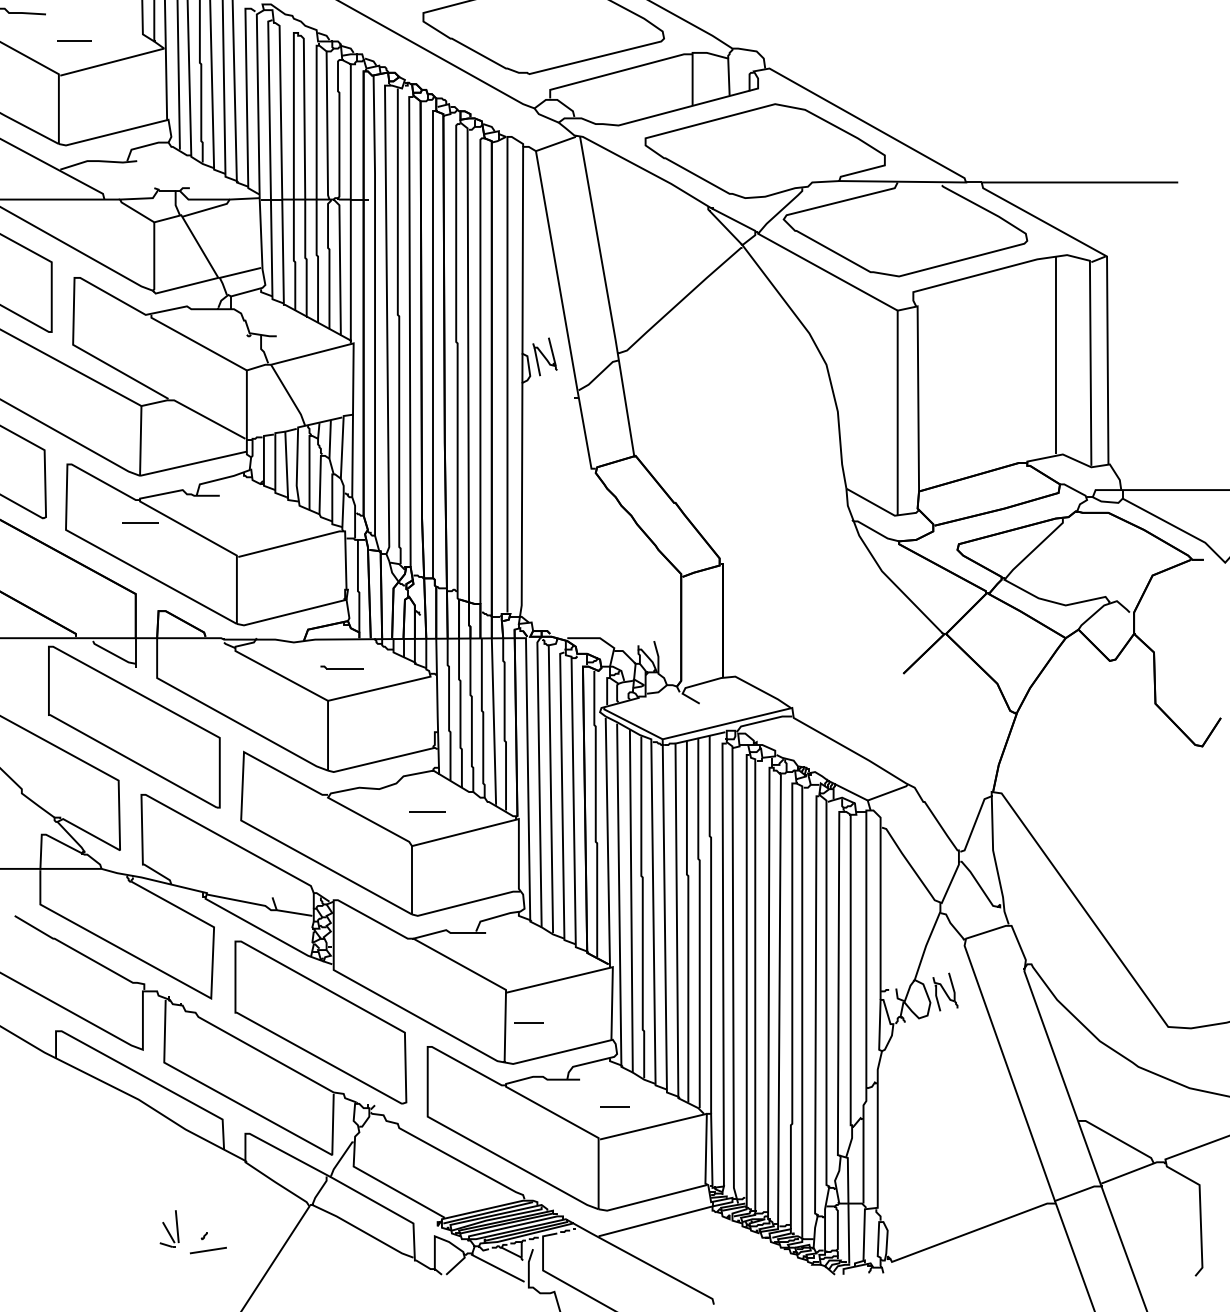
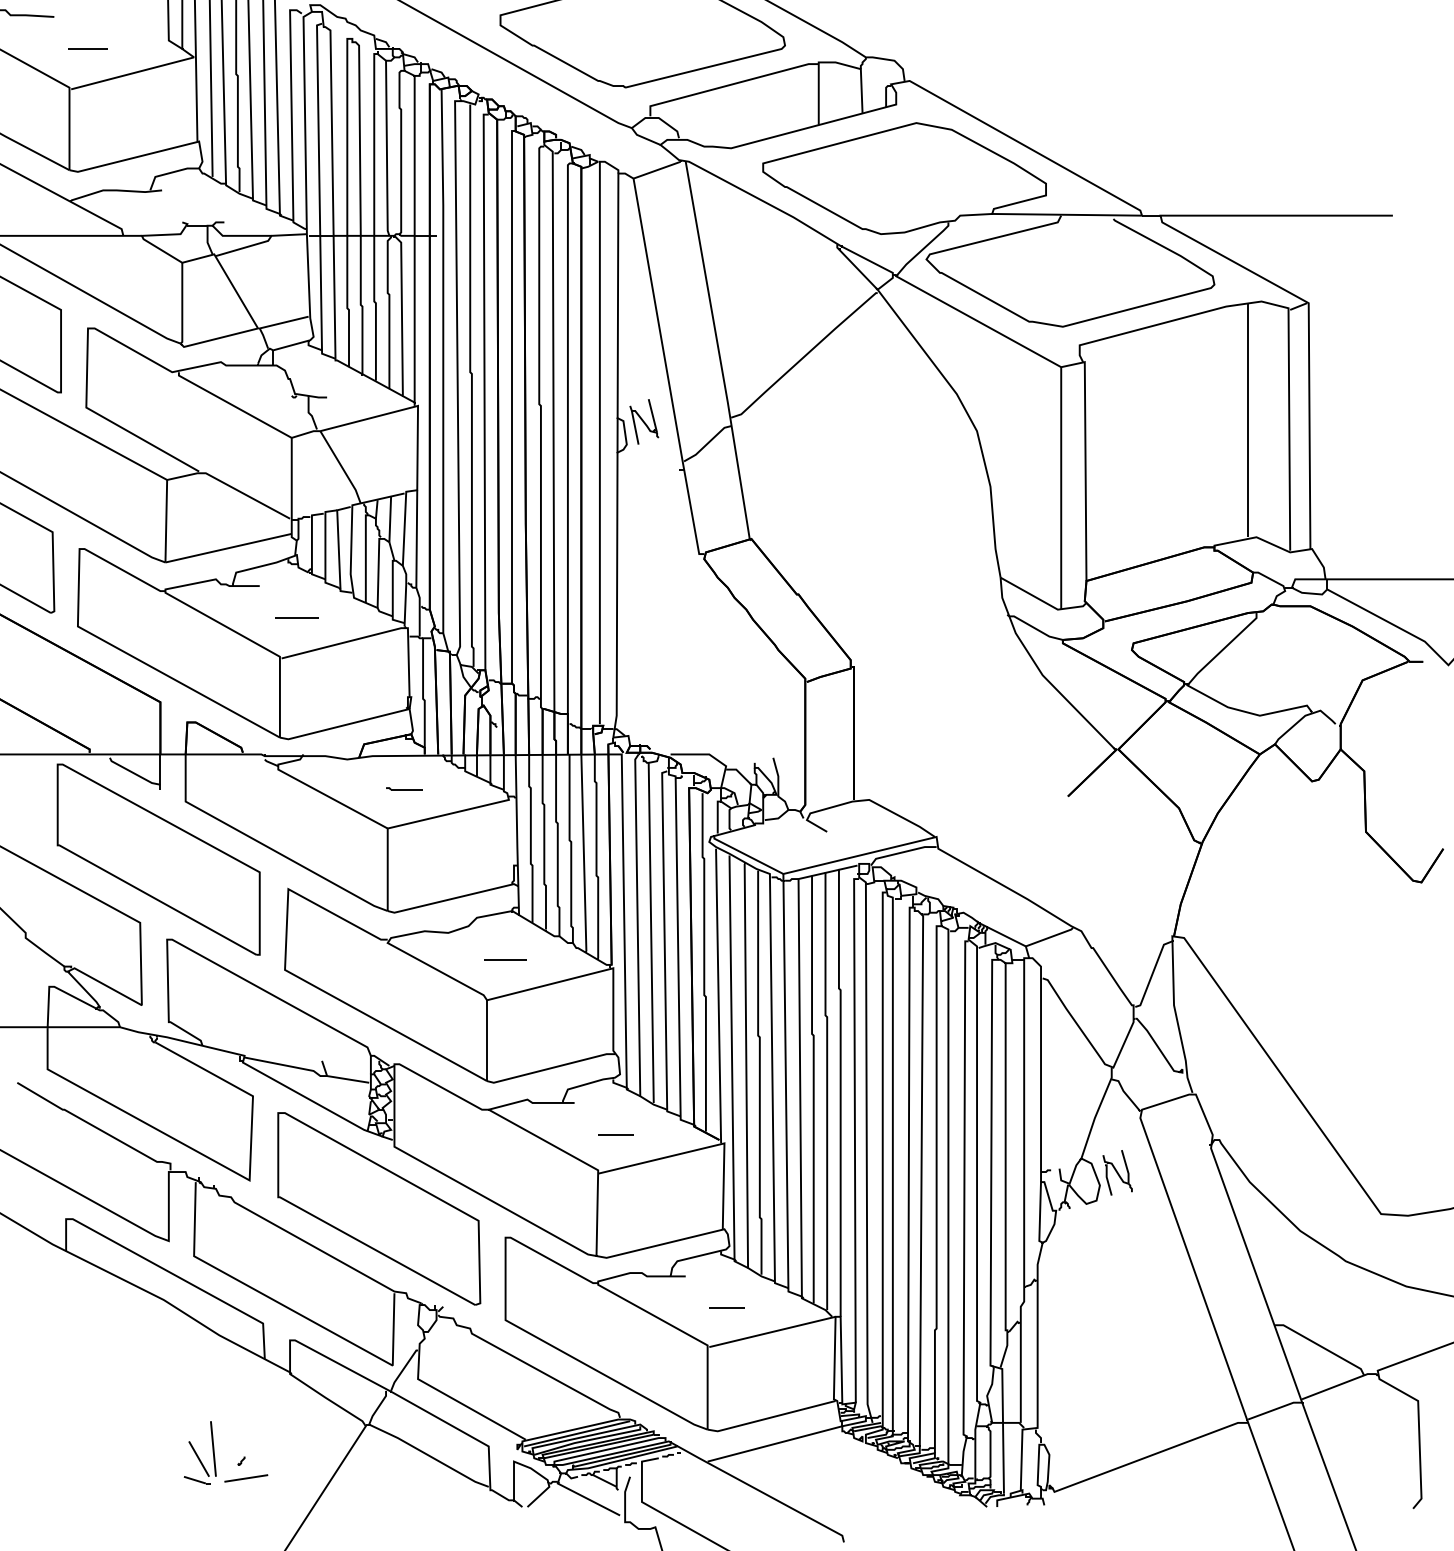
line: (140, 522) -> (297, 617), moved
part: (341, 666) -> (403, 787), size x0.71
line: (528, 1022) -> (615, 1134), moved
part: (169, 1228) -> (200, 1452), size x1.43

